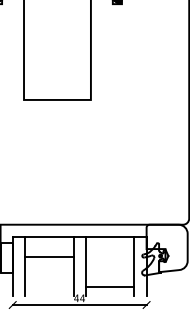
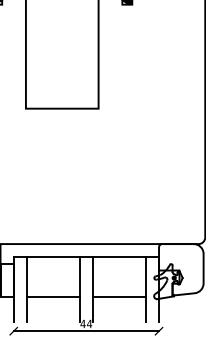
line: (48, 256) -> (52, 296), moved
line: (109, 286) -> (118, 296), moved

